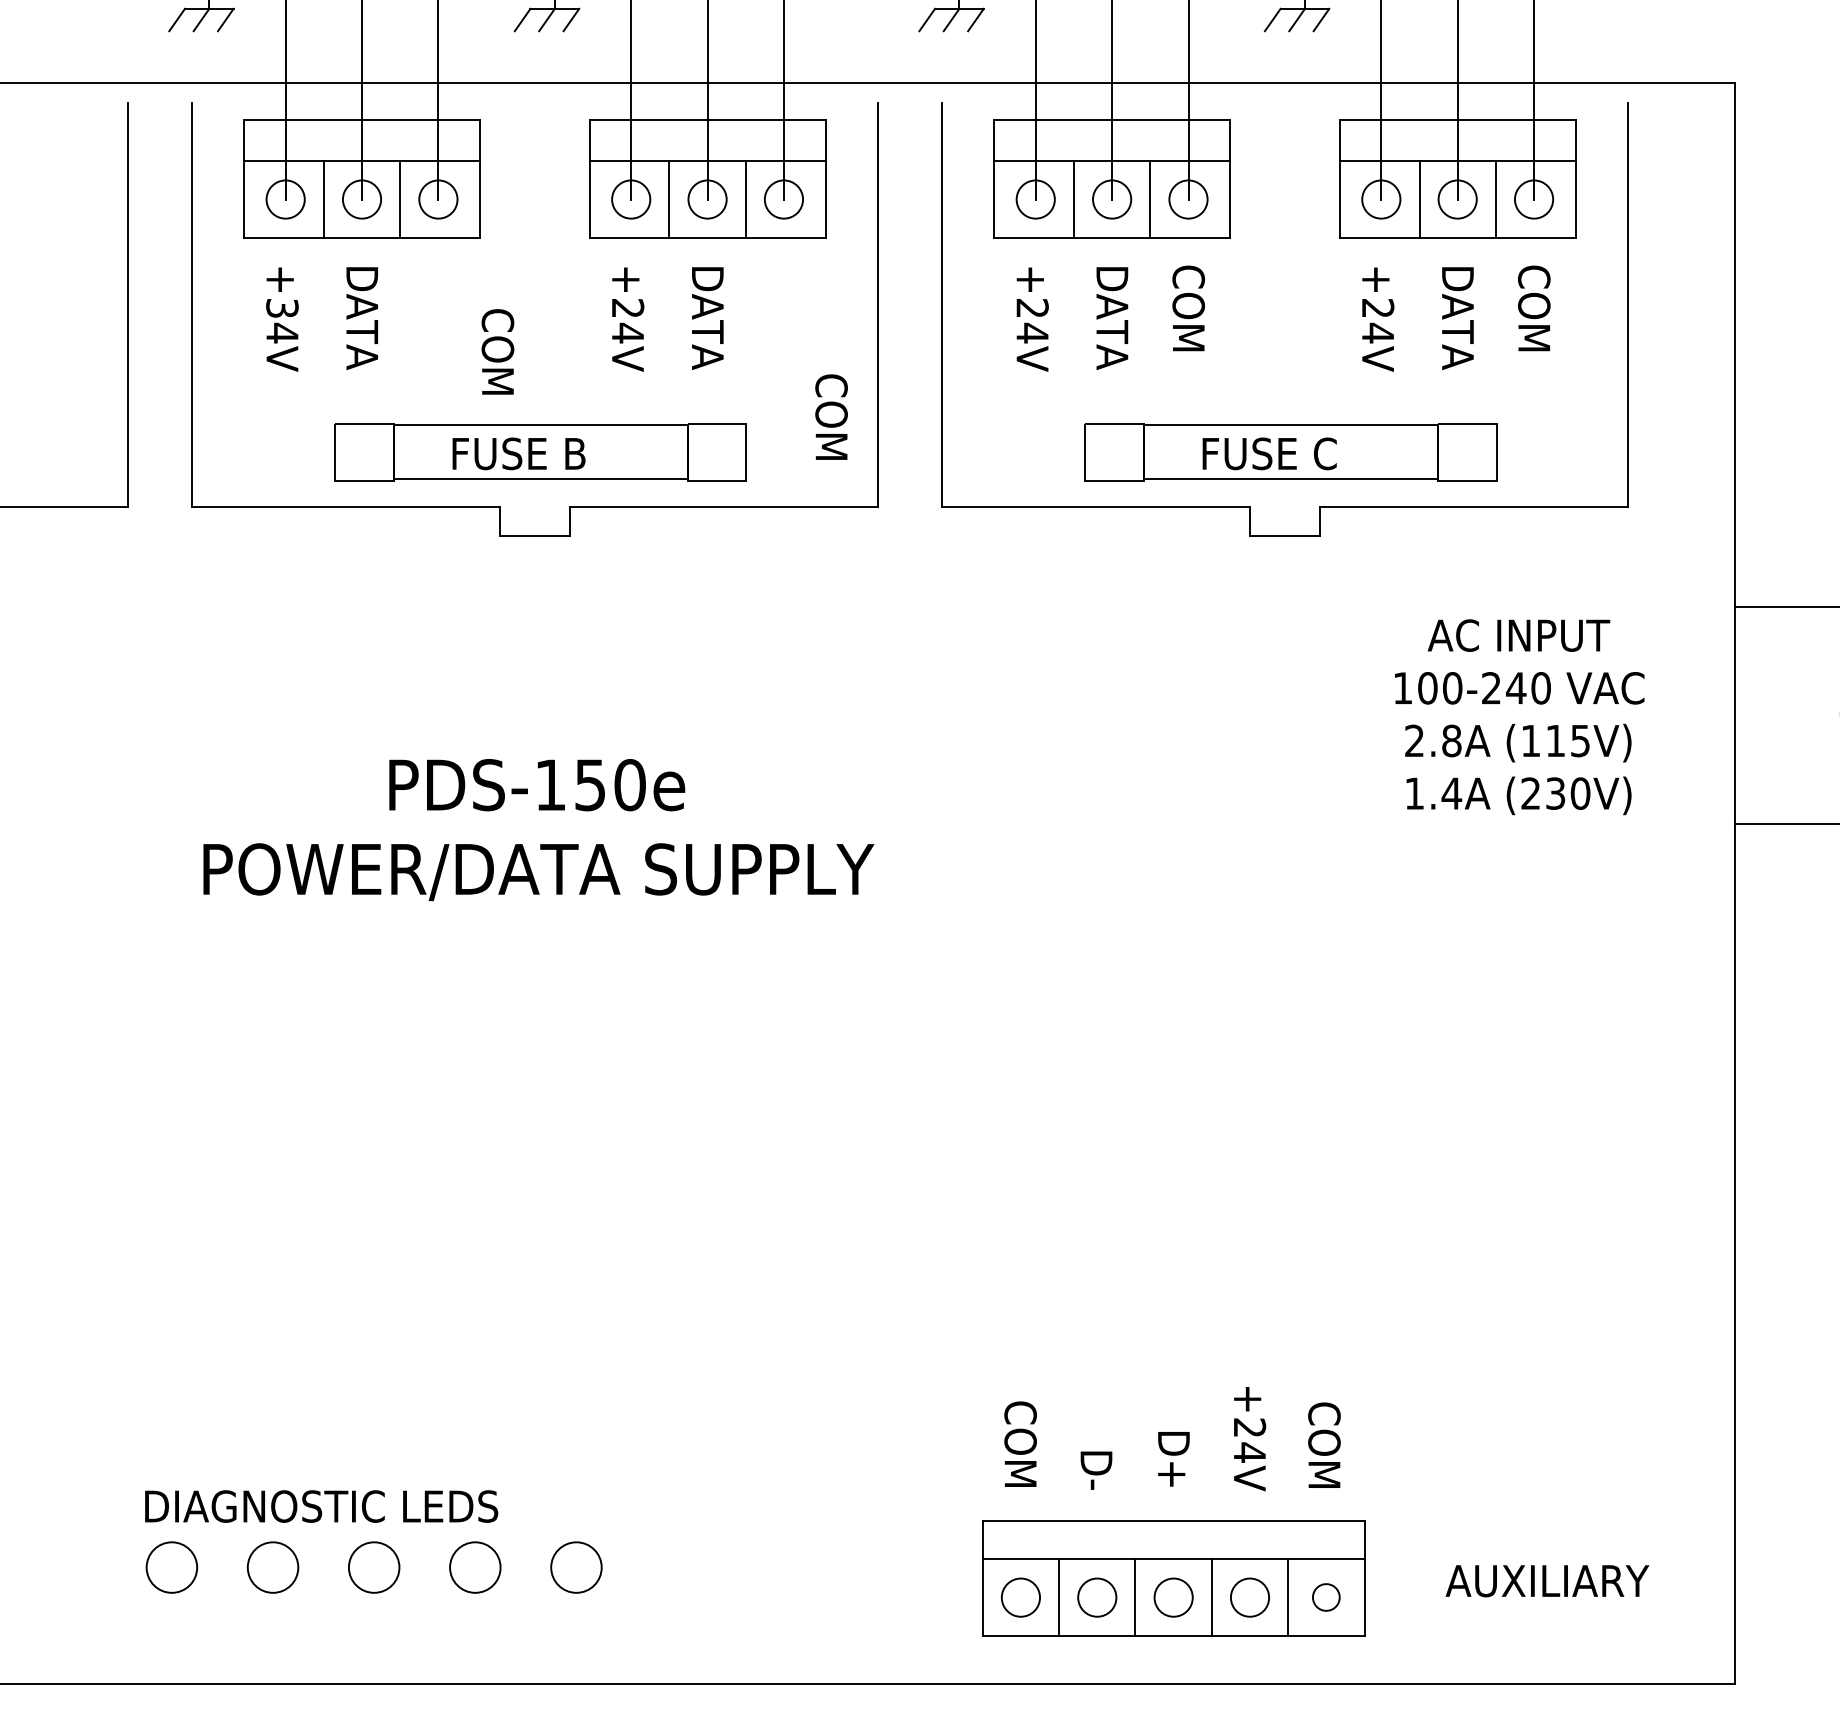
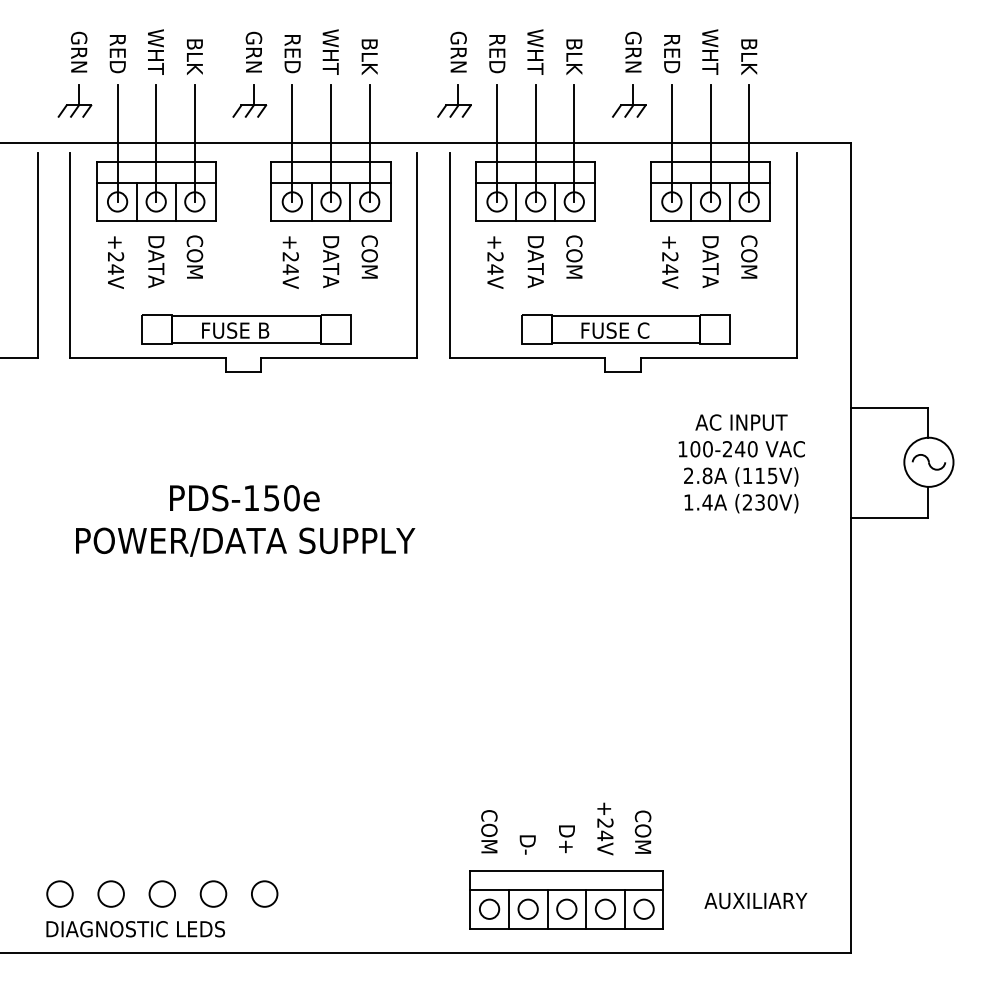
text: (281, 307) -> (115, 256), +34V -> +24V
text: (497, 350) -> (194, 256), moved
text: (831, 416) -> (369, 256), moved
text: (321, 1507) -> (135, 929), moved
circle: (1325, 1596) -> (643, 908), size x1.43

